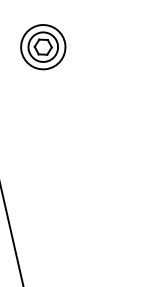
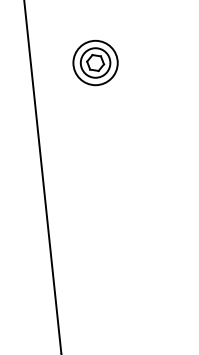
part: (43, 47) -> (95, 63), moved

